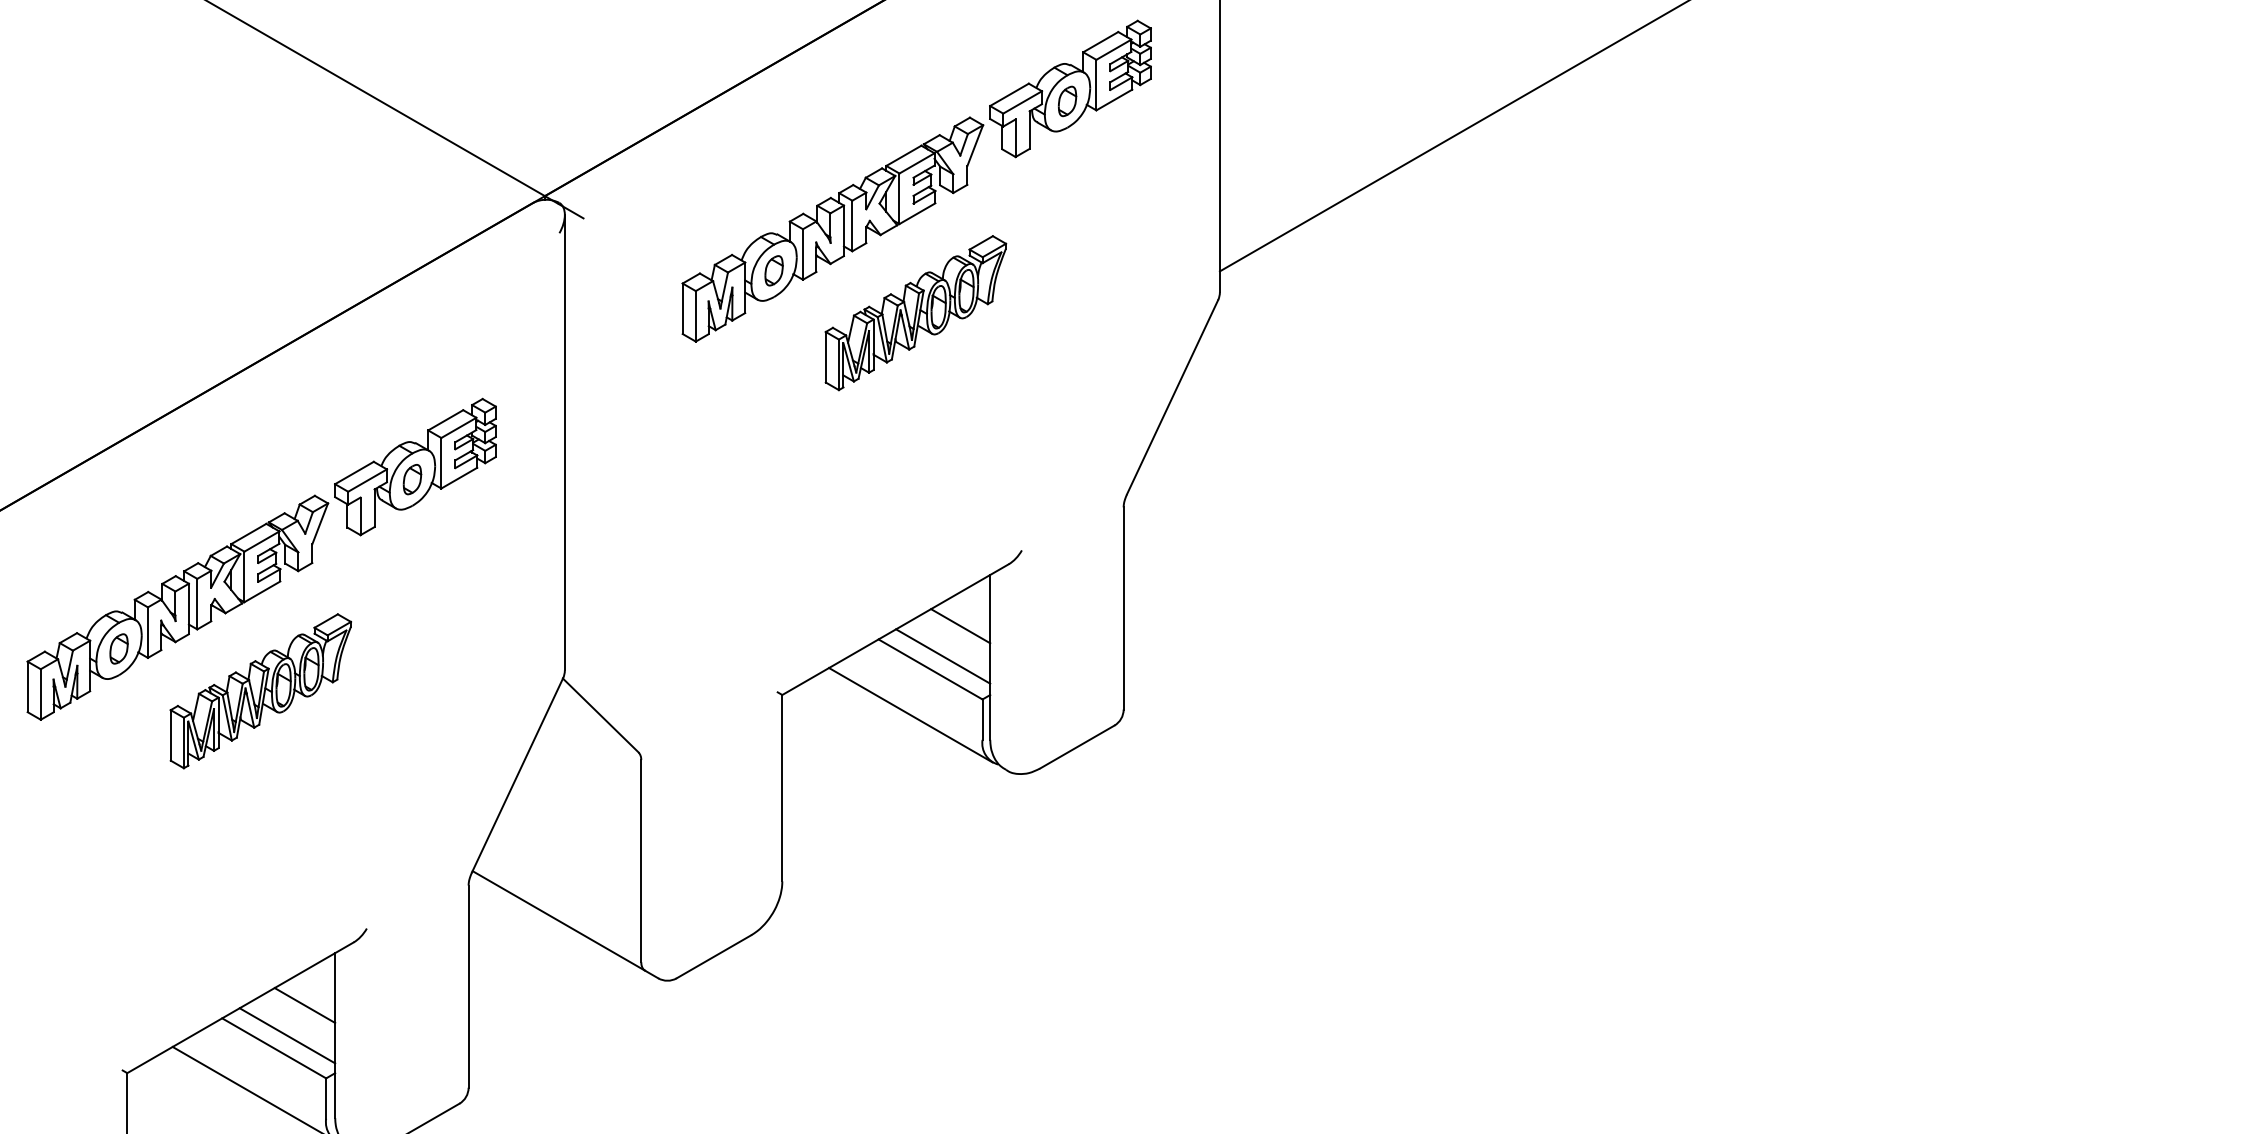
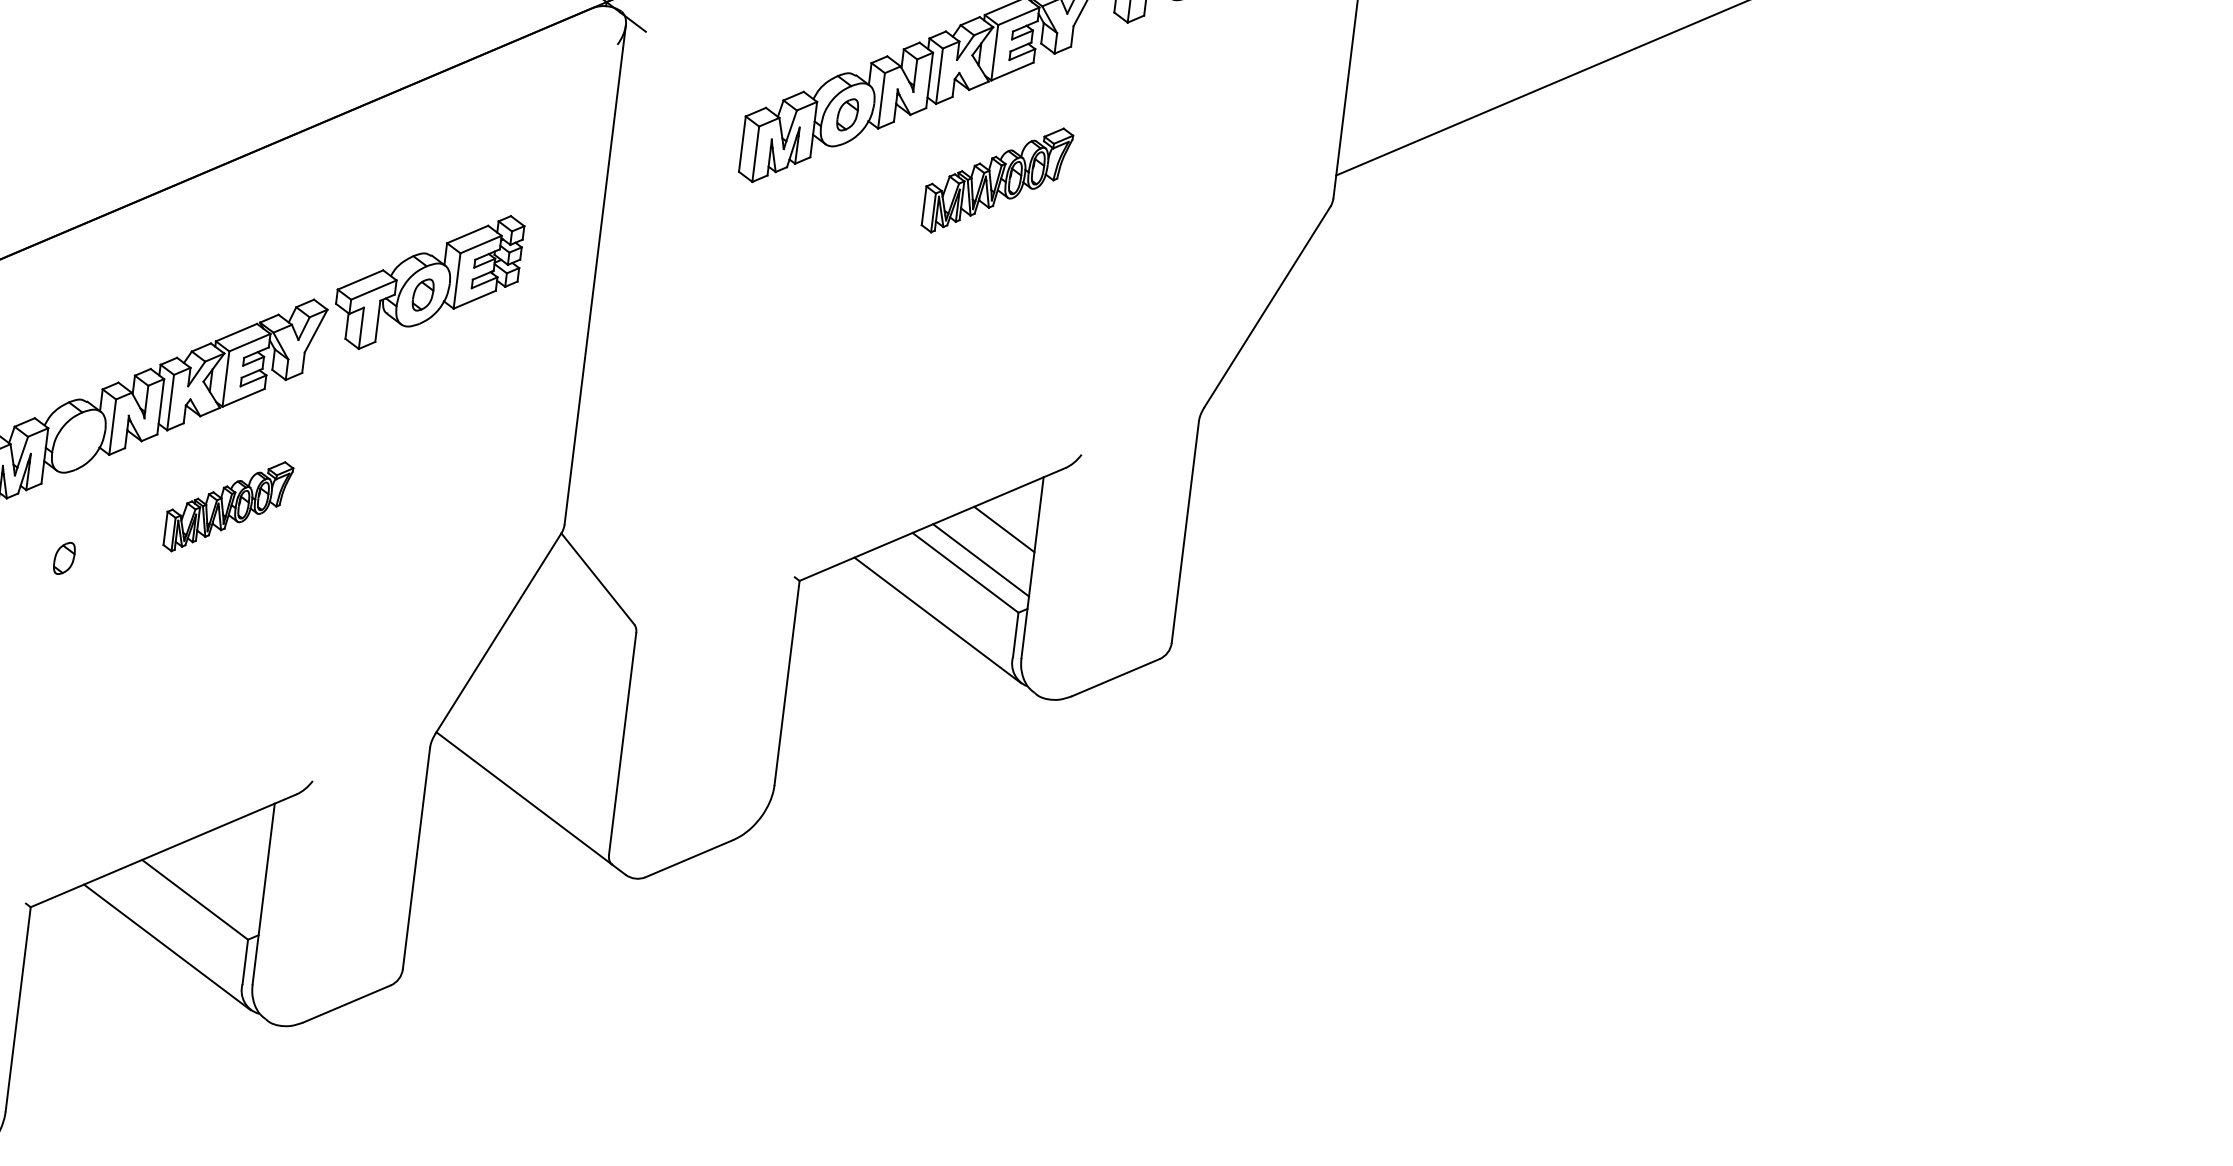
part: (915, 313) -> (996, 180), size x0.7
part: (118, 648) -> (63, 557), moved
part: (260, 691) -> (228, 506), size x0.6
line: (304, 1005) -> (234, 856), removed
line: (287, 1035) -> (211, 887), removed

